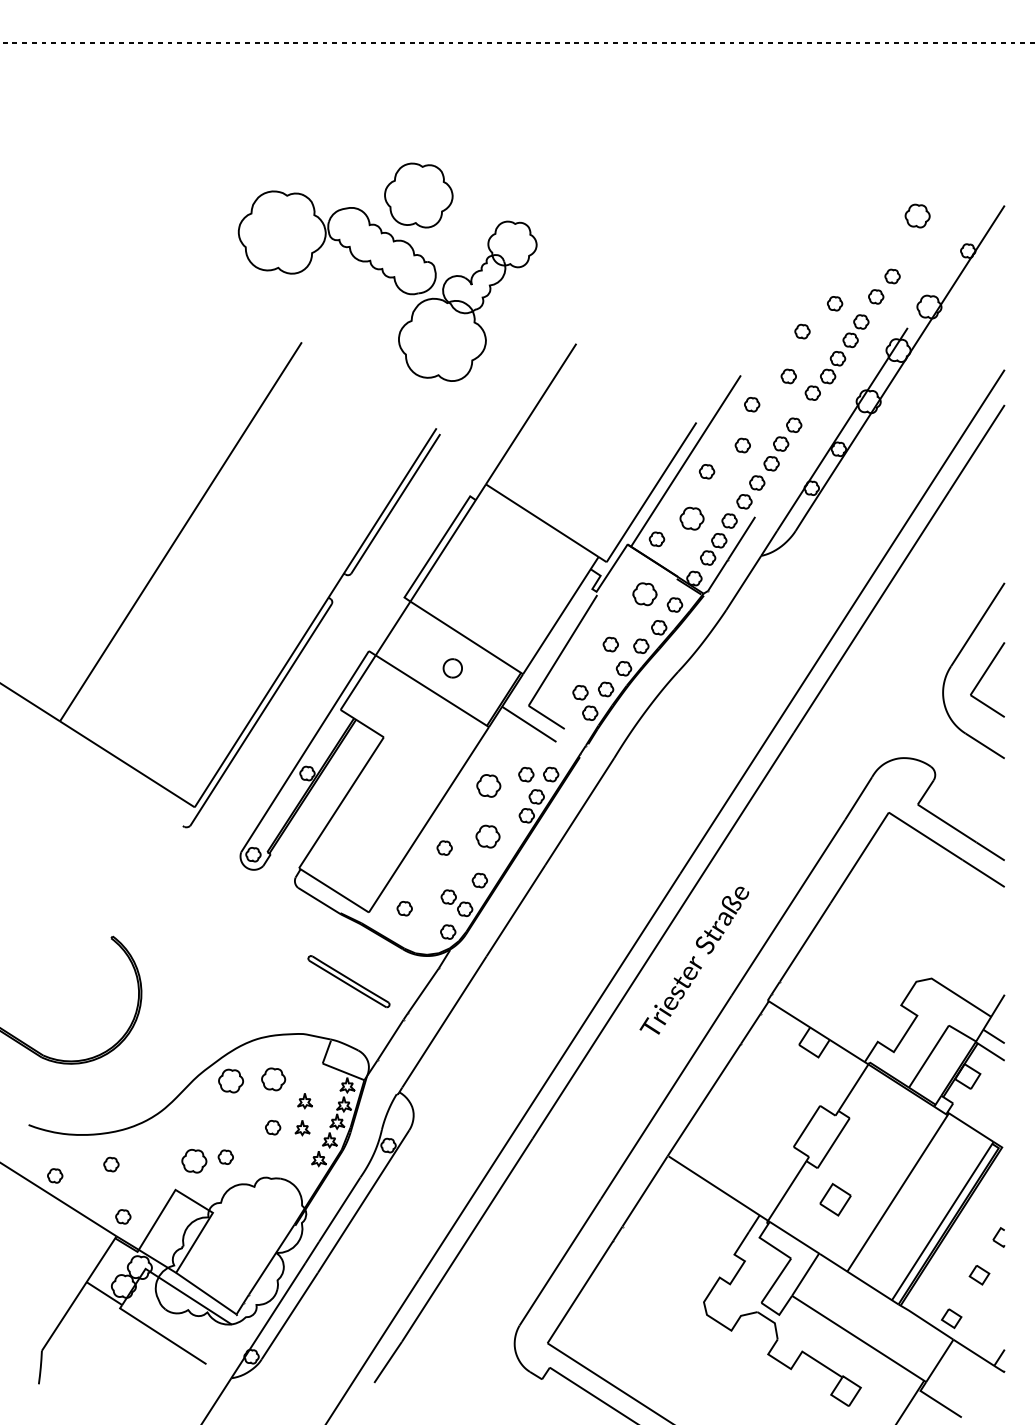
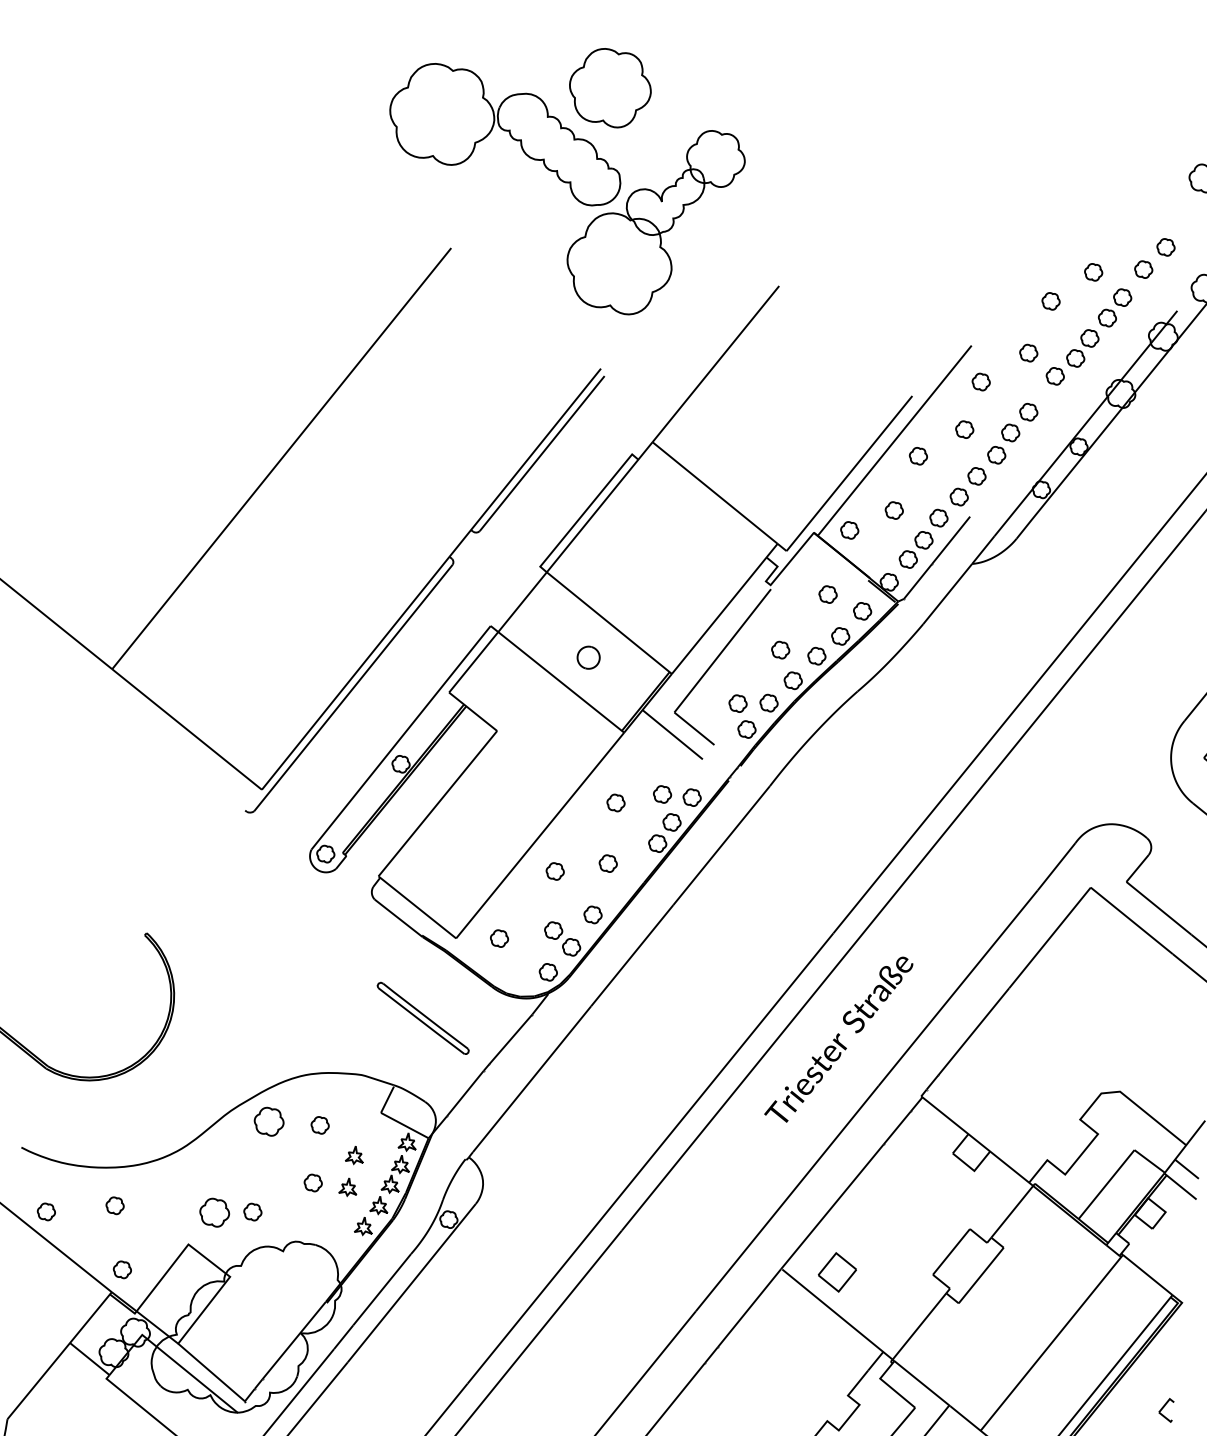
part: (691, 518) -> (893, 510), size x0.62
part: (644, 594) -> (827, 594), size x0.62
part: (488, 785) -> (615, 802), size x0.62
part: (487, 836) -> (607, 863), size x0.62
part: (273, 1079) -> (320, 1125), size x0.62
part: (835, 1199) -> (837, 1272), moved

